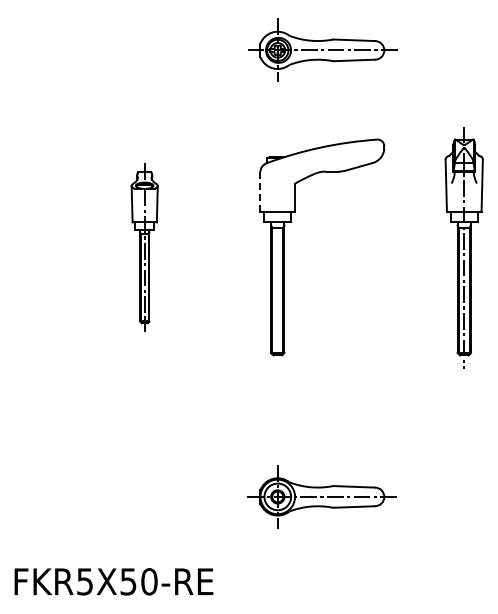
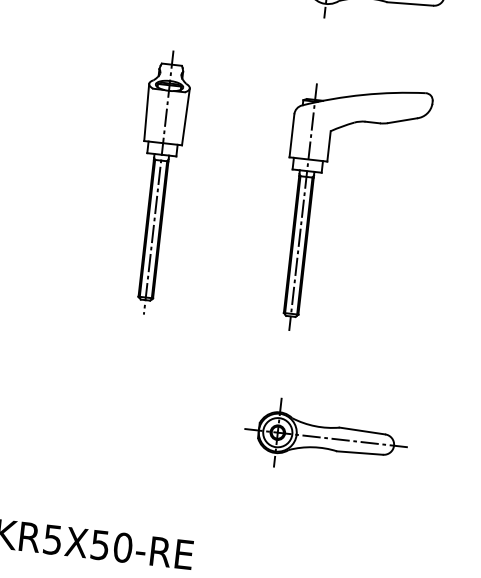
line: (260, 191) -> (292, 135), dashed -> solid
part: (144, 247) -> (158, 182), size x1.43
line: (277, 254) -> (302, 206), added
part: (321, 496) -> (325, 437), moved

